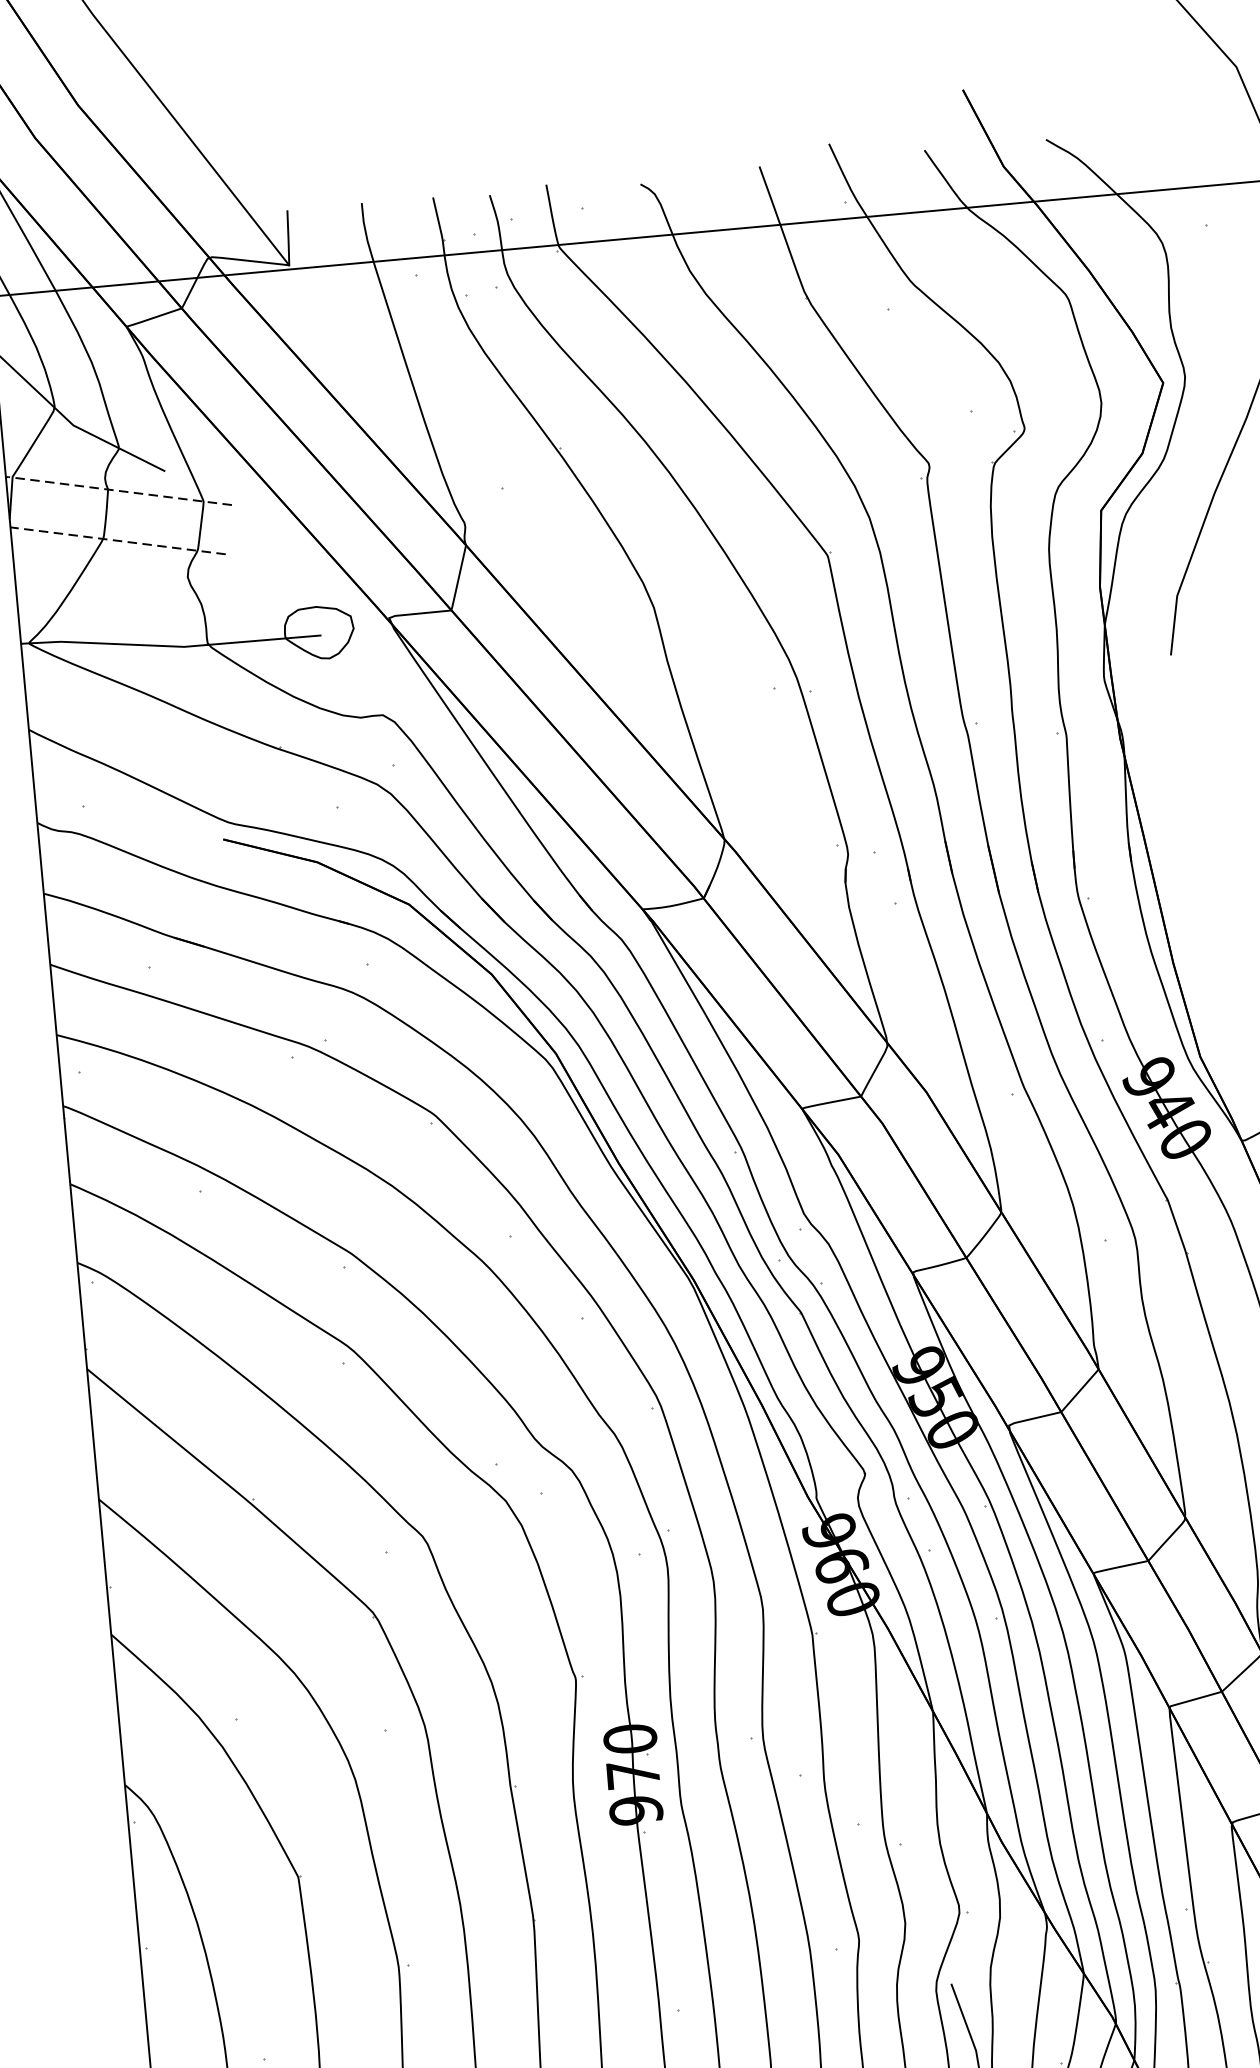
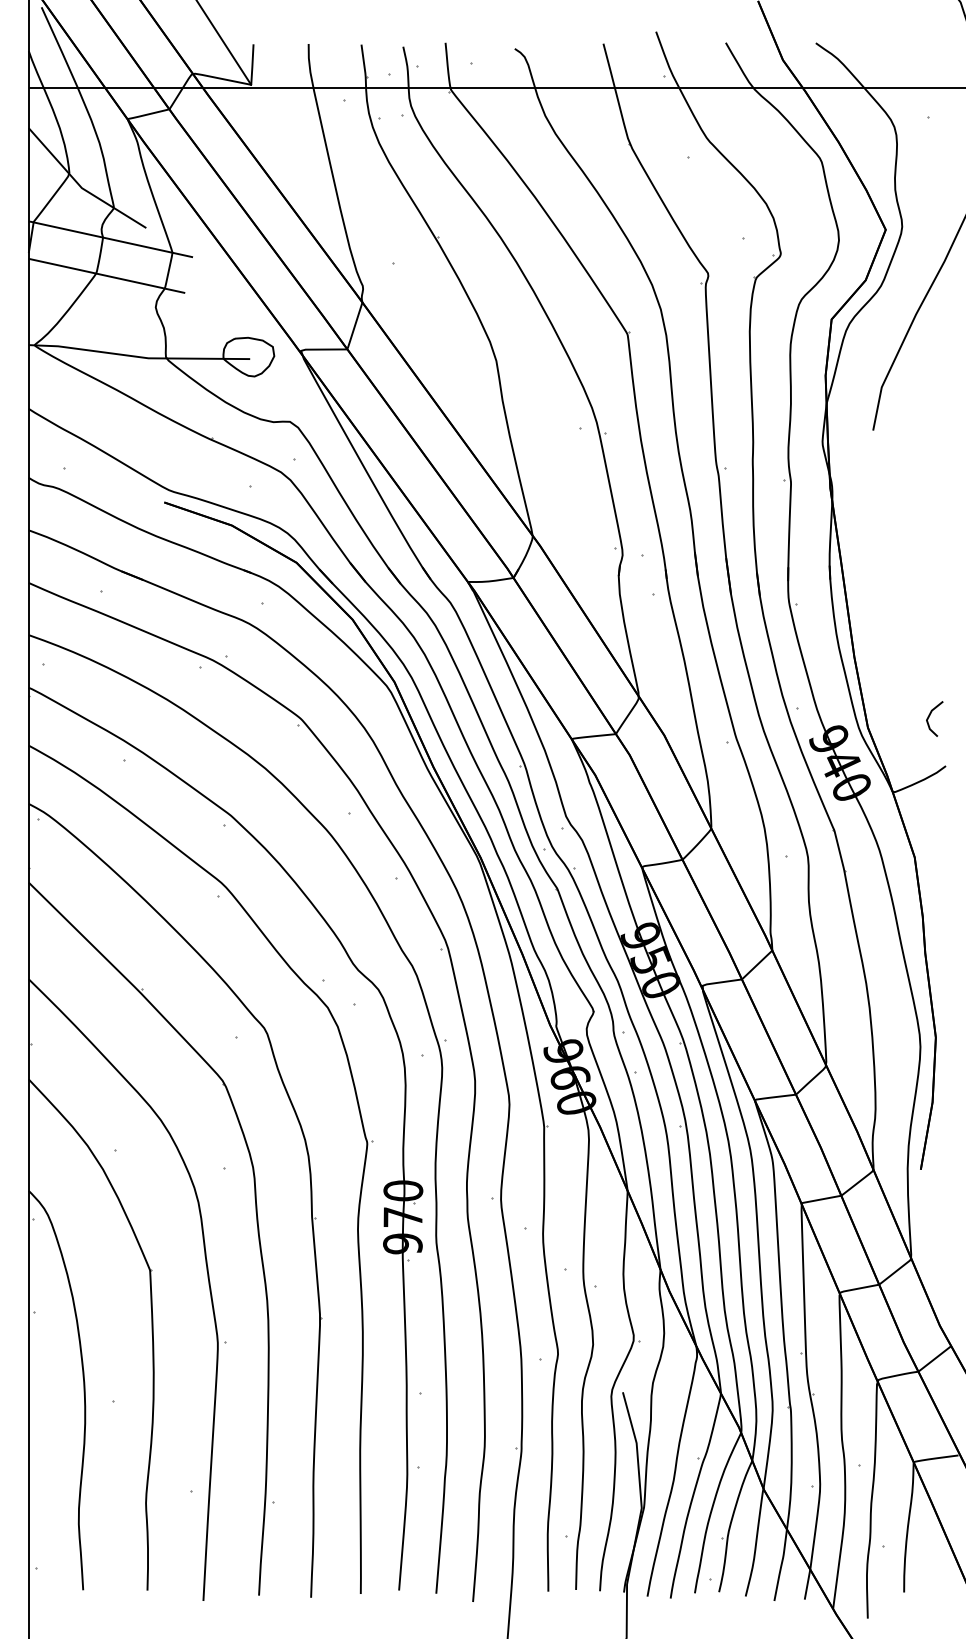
line: (118, 491) -> (110, 239), dashed -> solid
line: (117, 540) -> (106, 275), dashed -> solid

